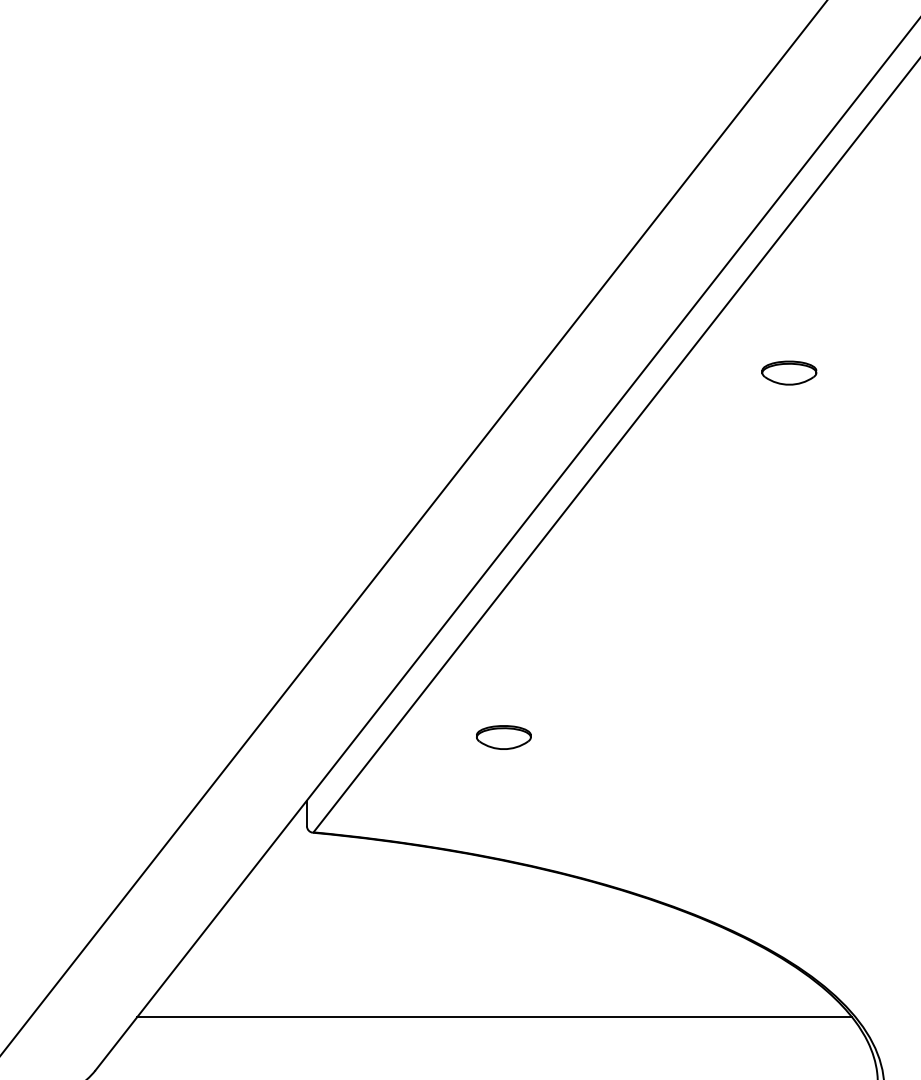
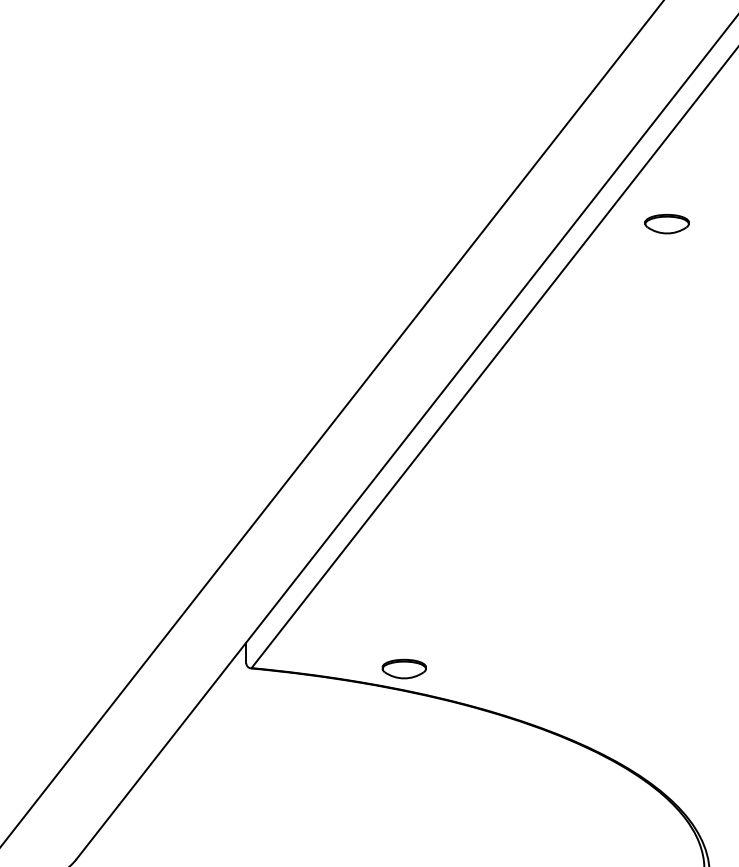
part: (789, 372) -> (667, 223), moved
part: (503, 737) -> (404, 669), moved
line: (494, 1017) -> (396, 816), removed

